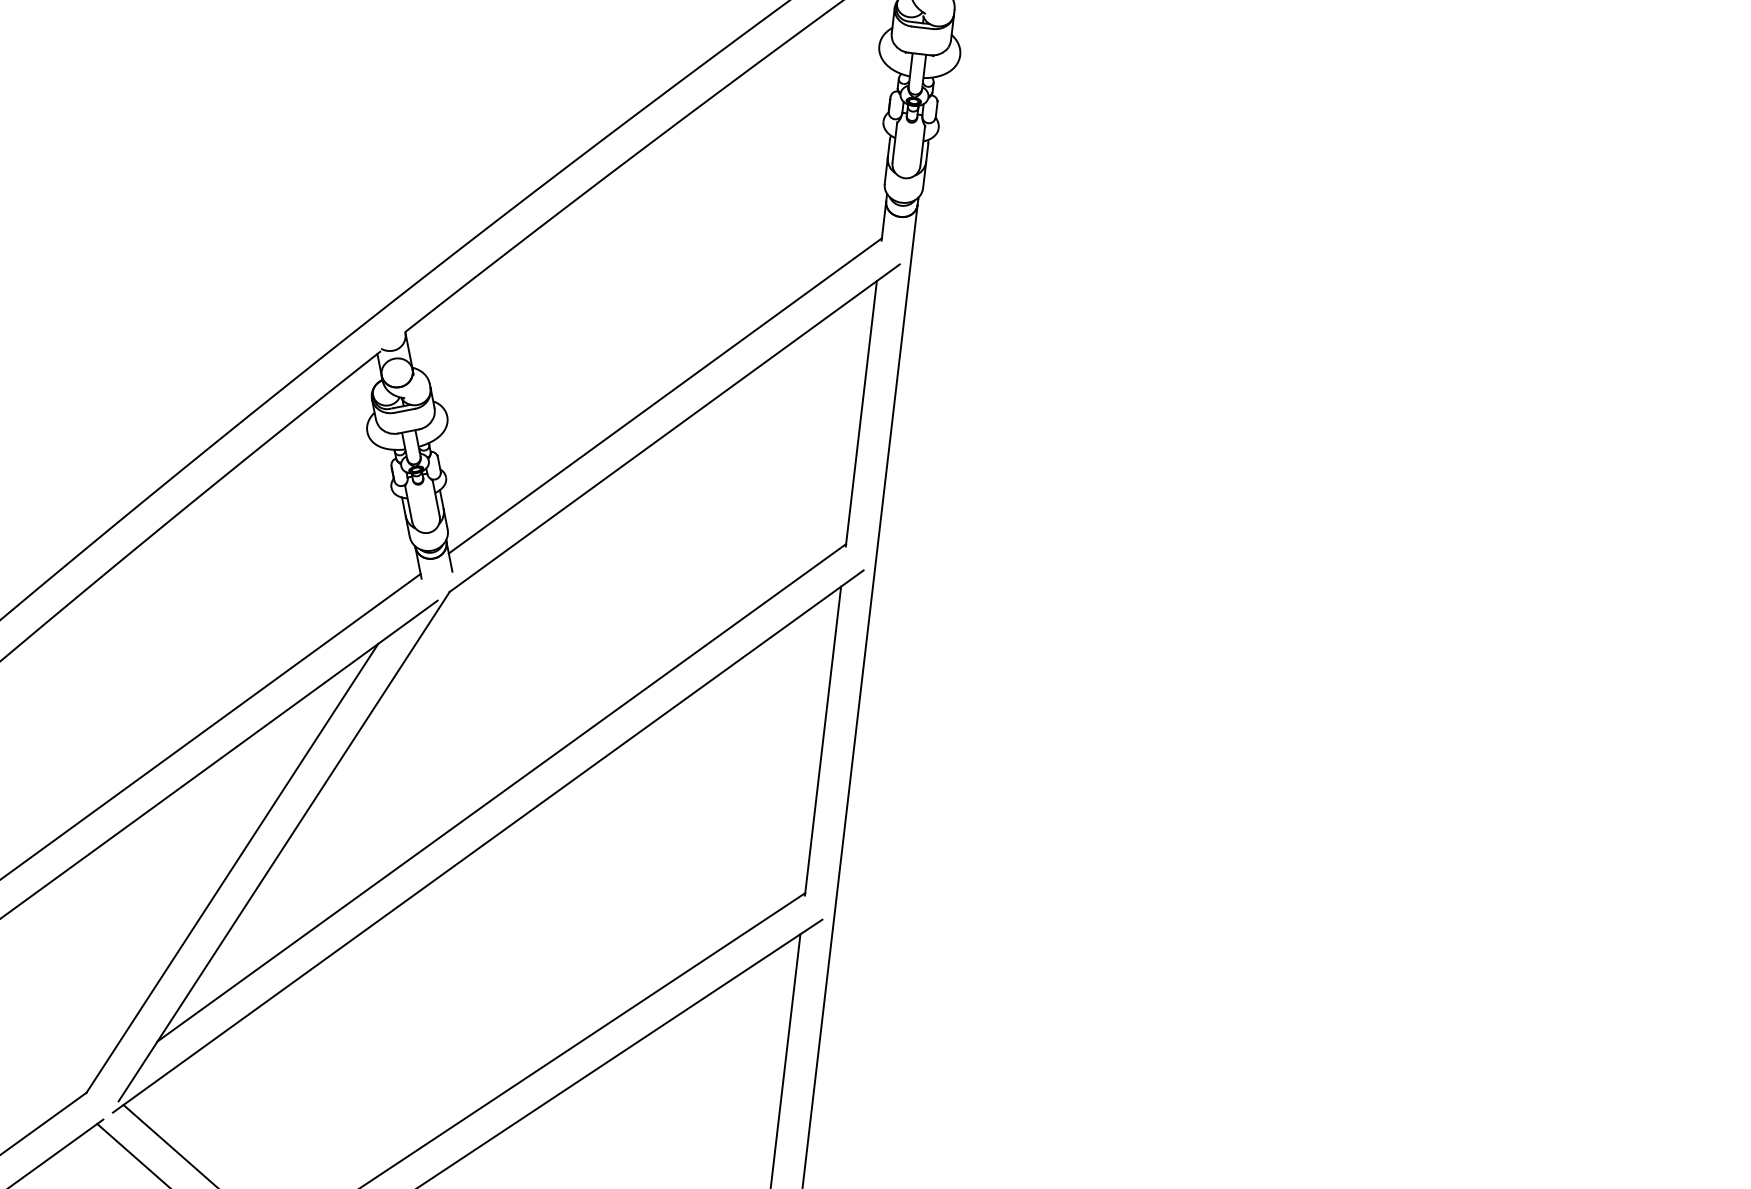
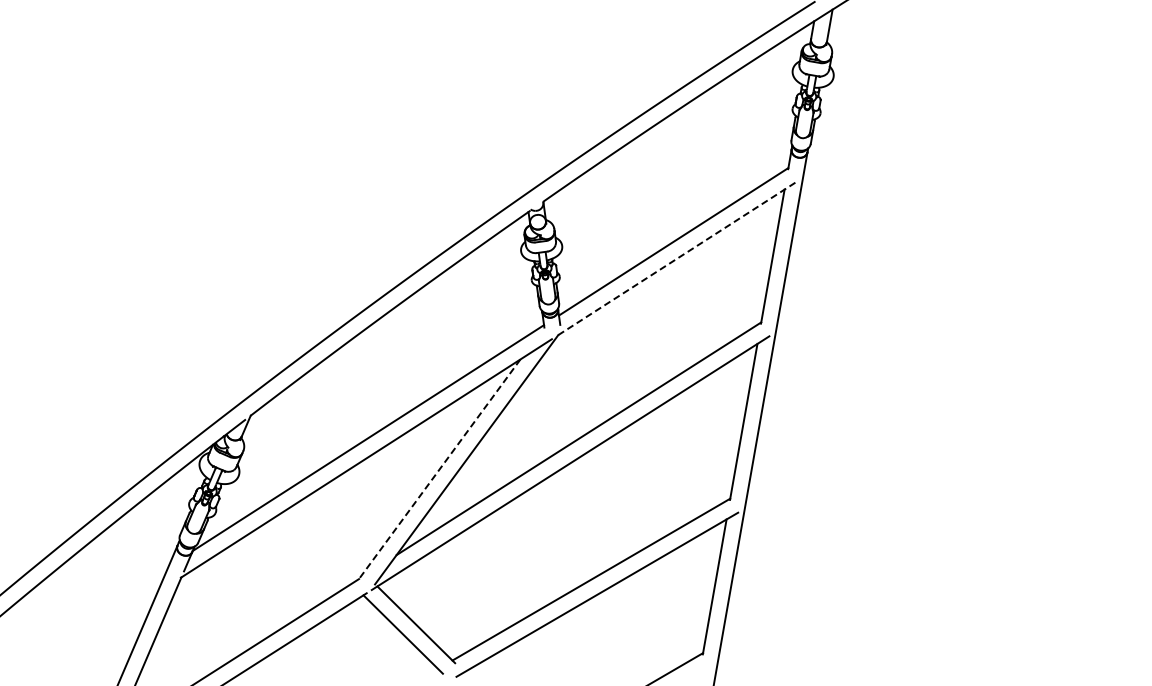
line: (674, 428) -> (677, 258), solid -> dashed
line: (232, 868) -> (439, 469), solid -> dashed

